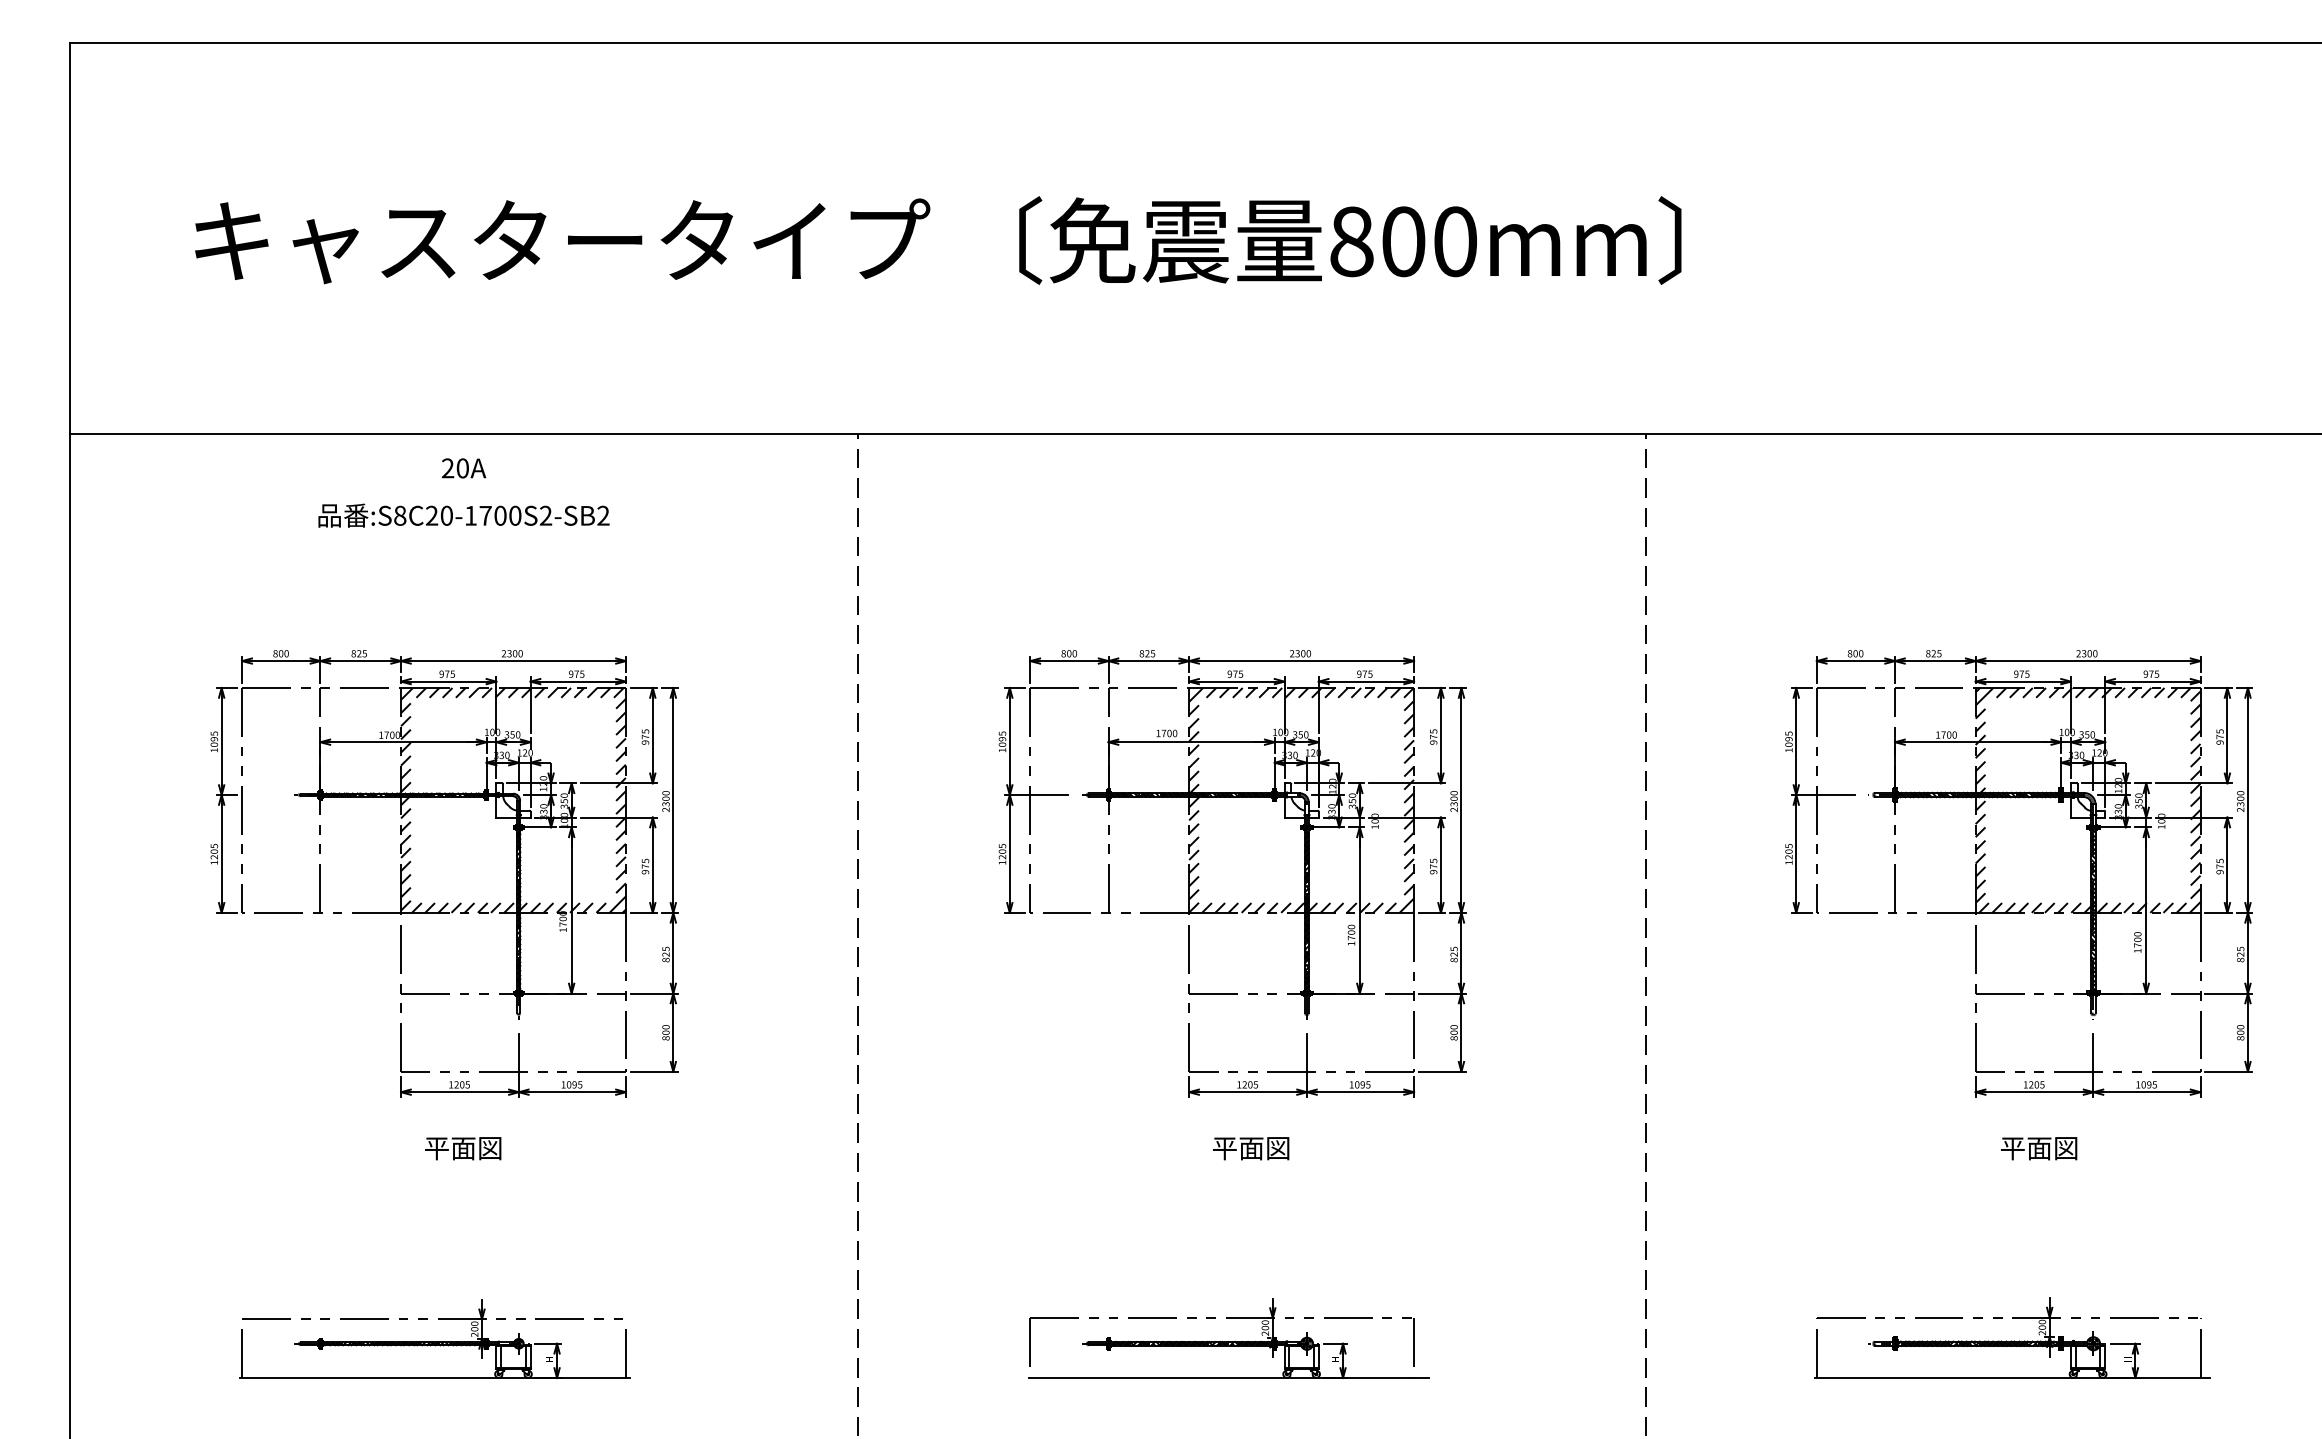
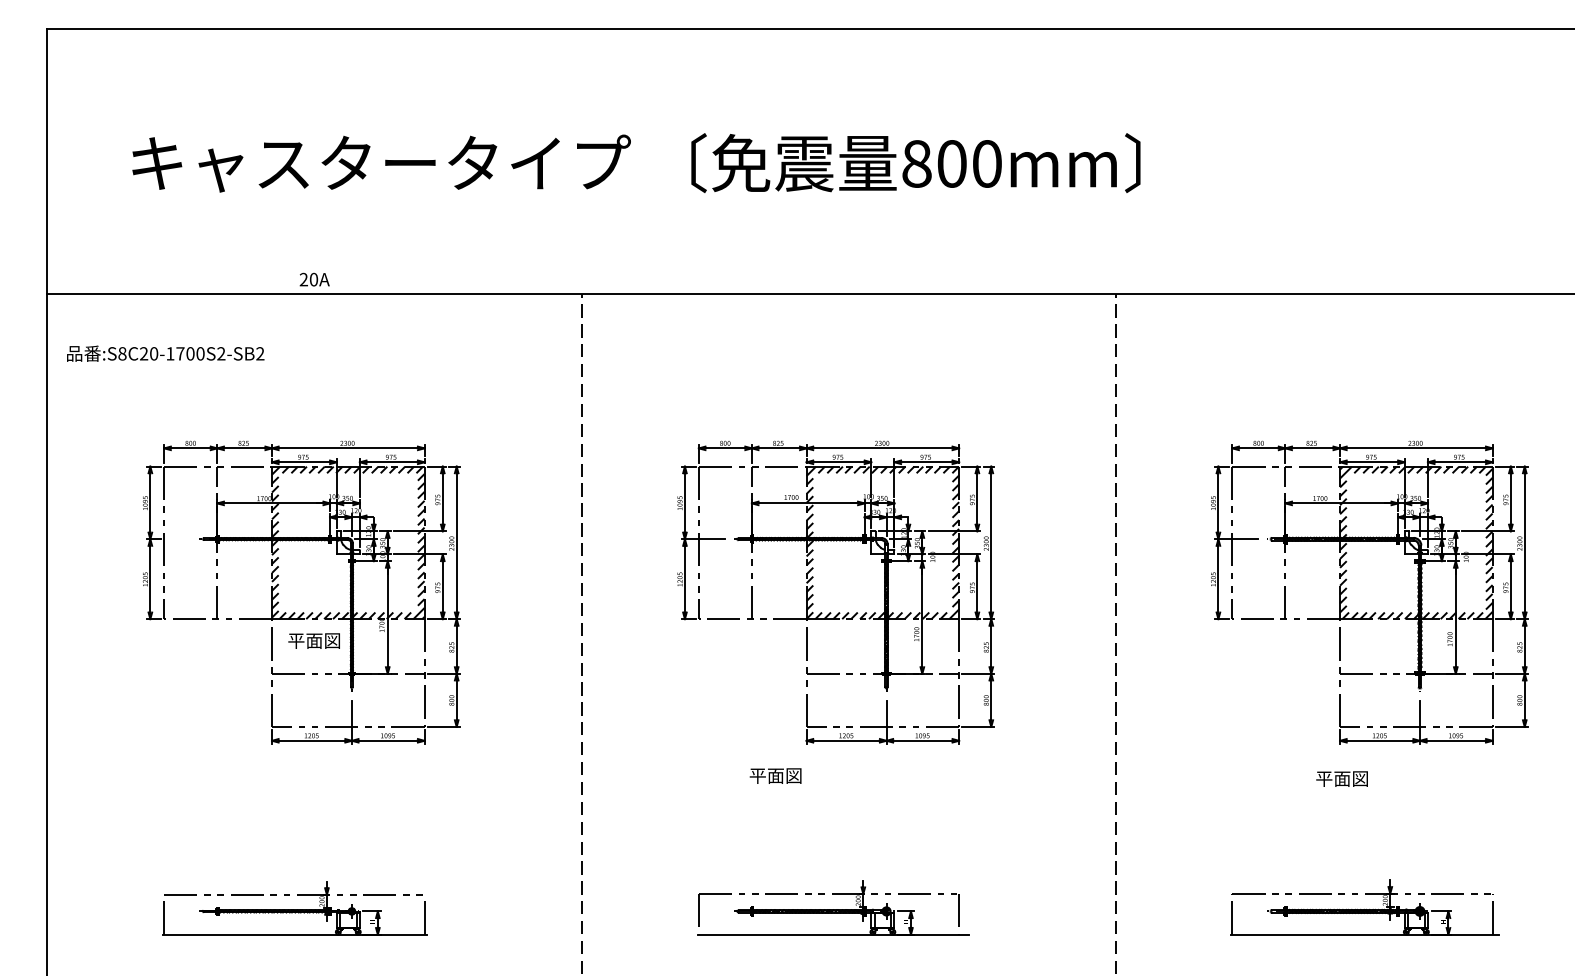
text: (463, 468) -> (314, 279), moved
text: (463, 515) -> (165, 353), moved
text: (462, 1147) -> (313, 640), moved
text: (1250, 1147) -> (775, 775), moved
text: (2038, 1147) -> (1341, 778), moved

